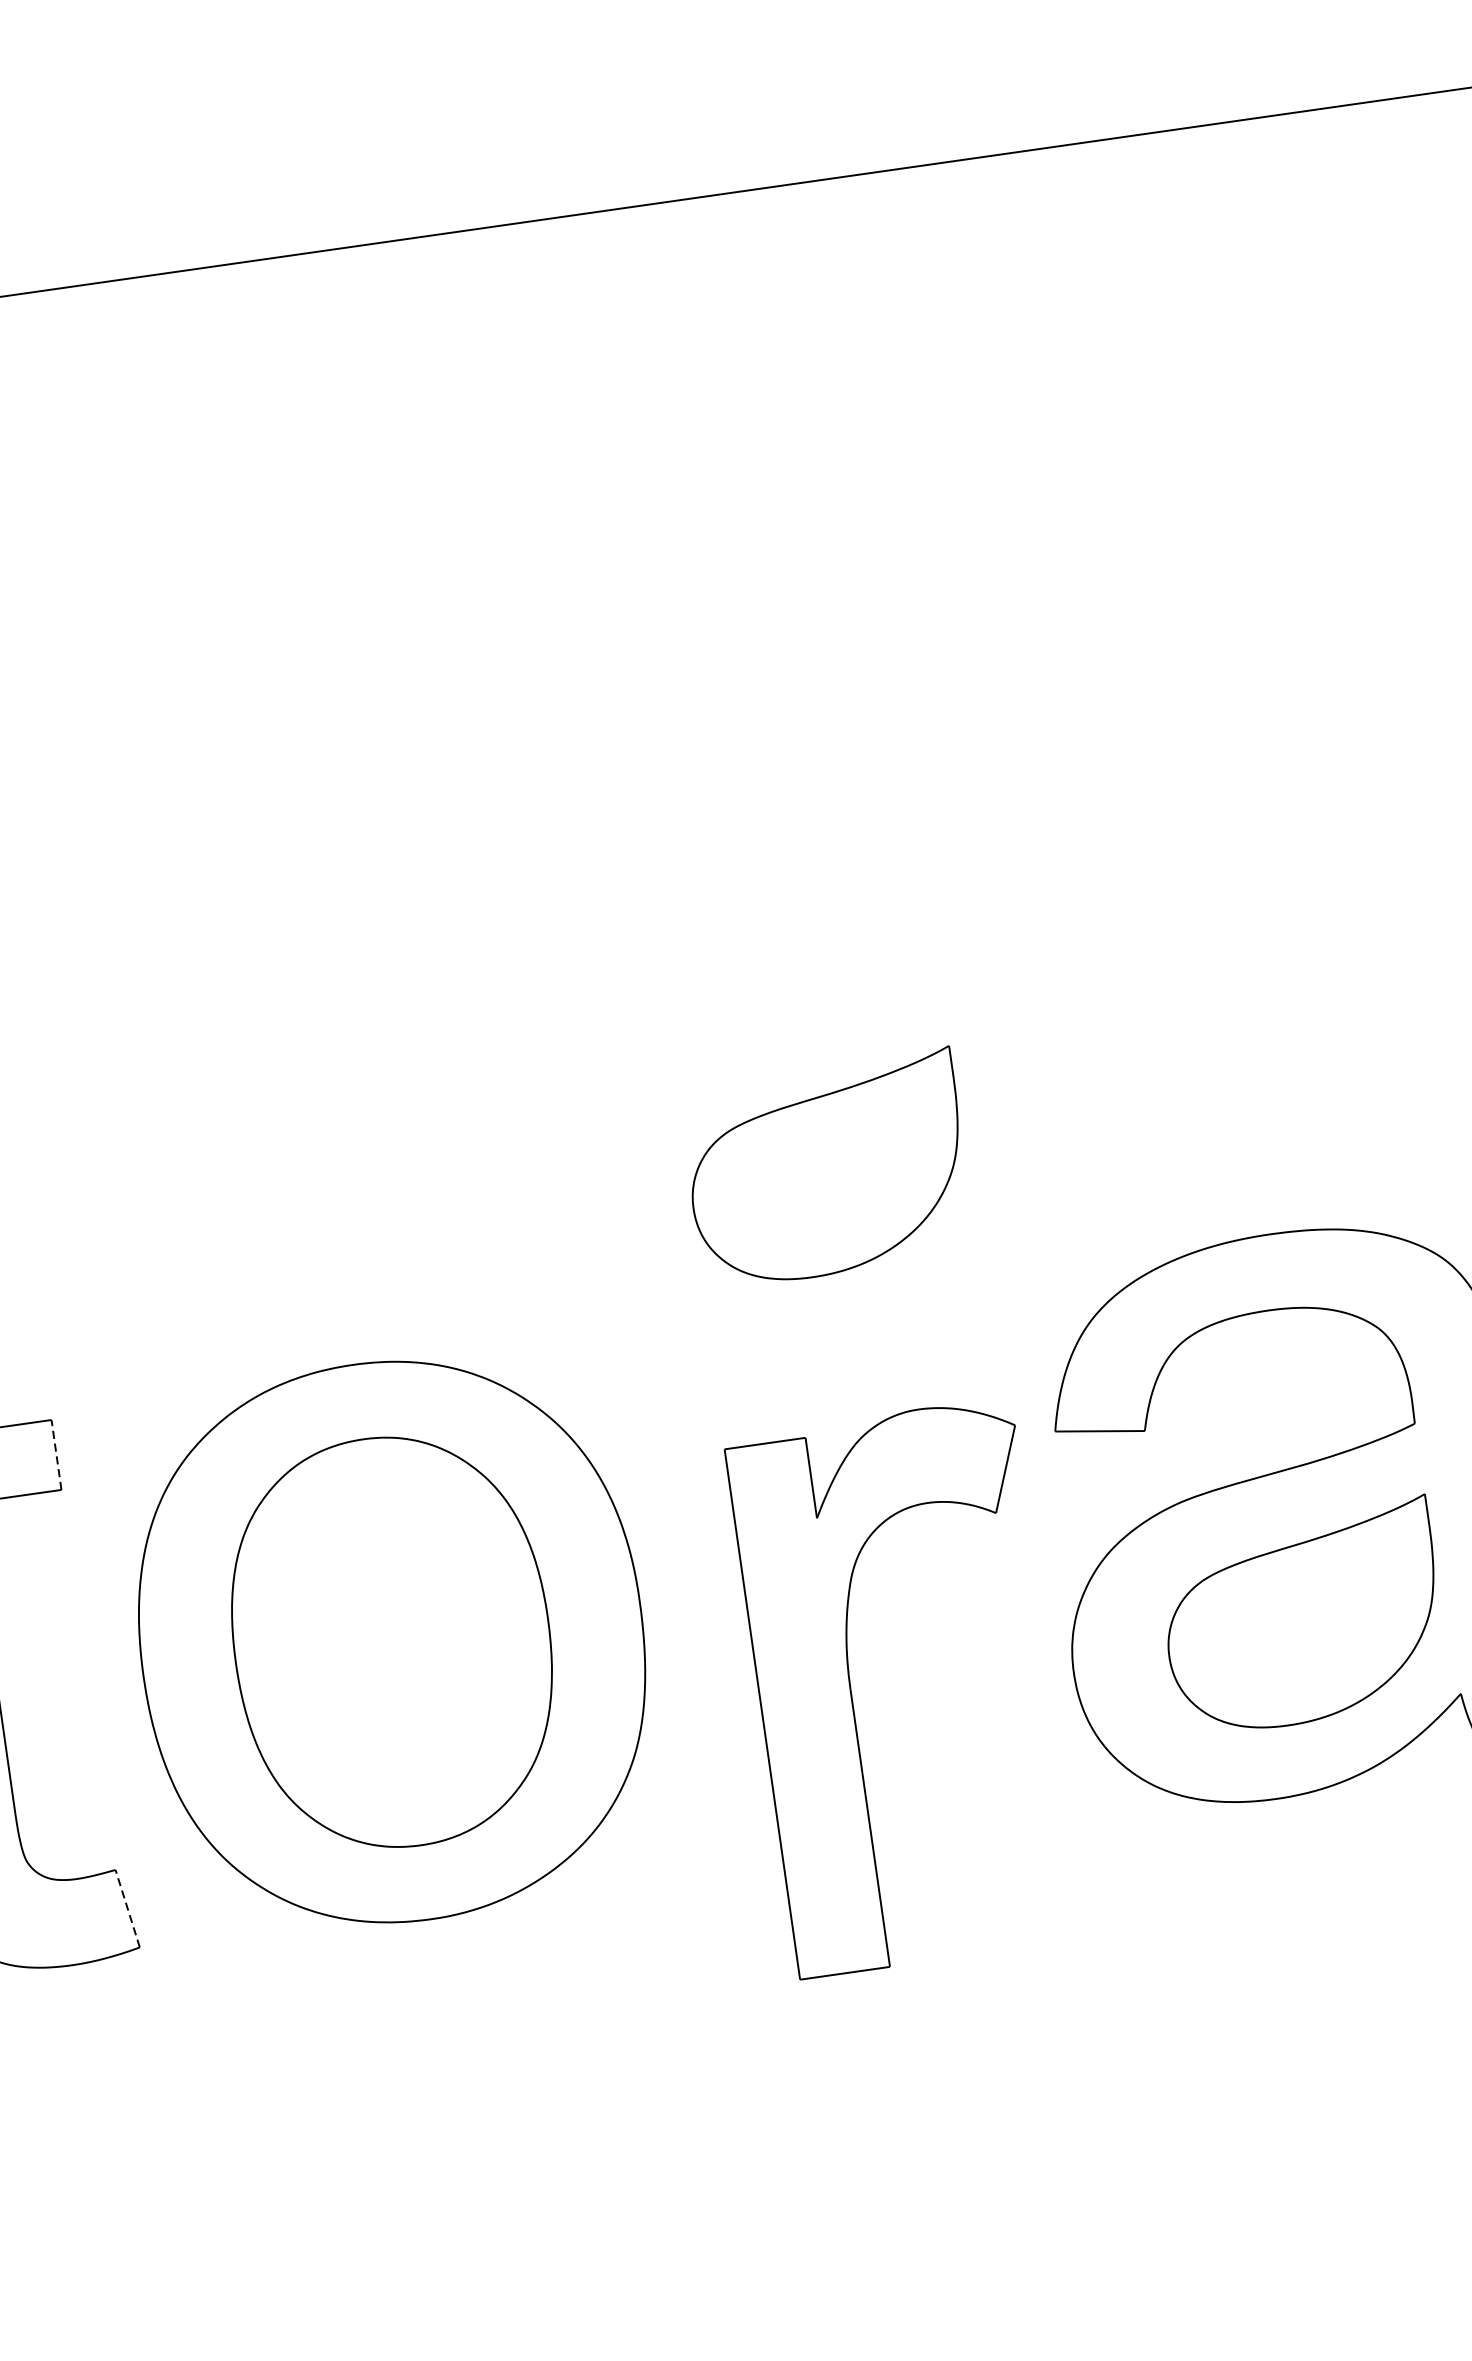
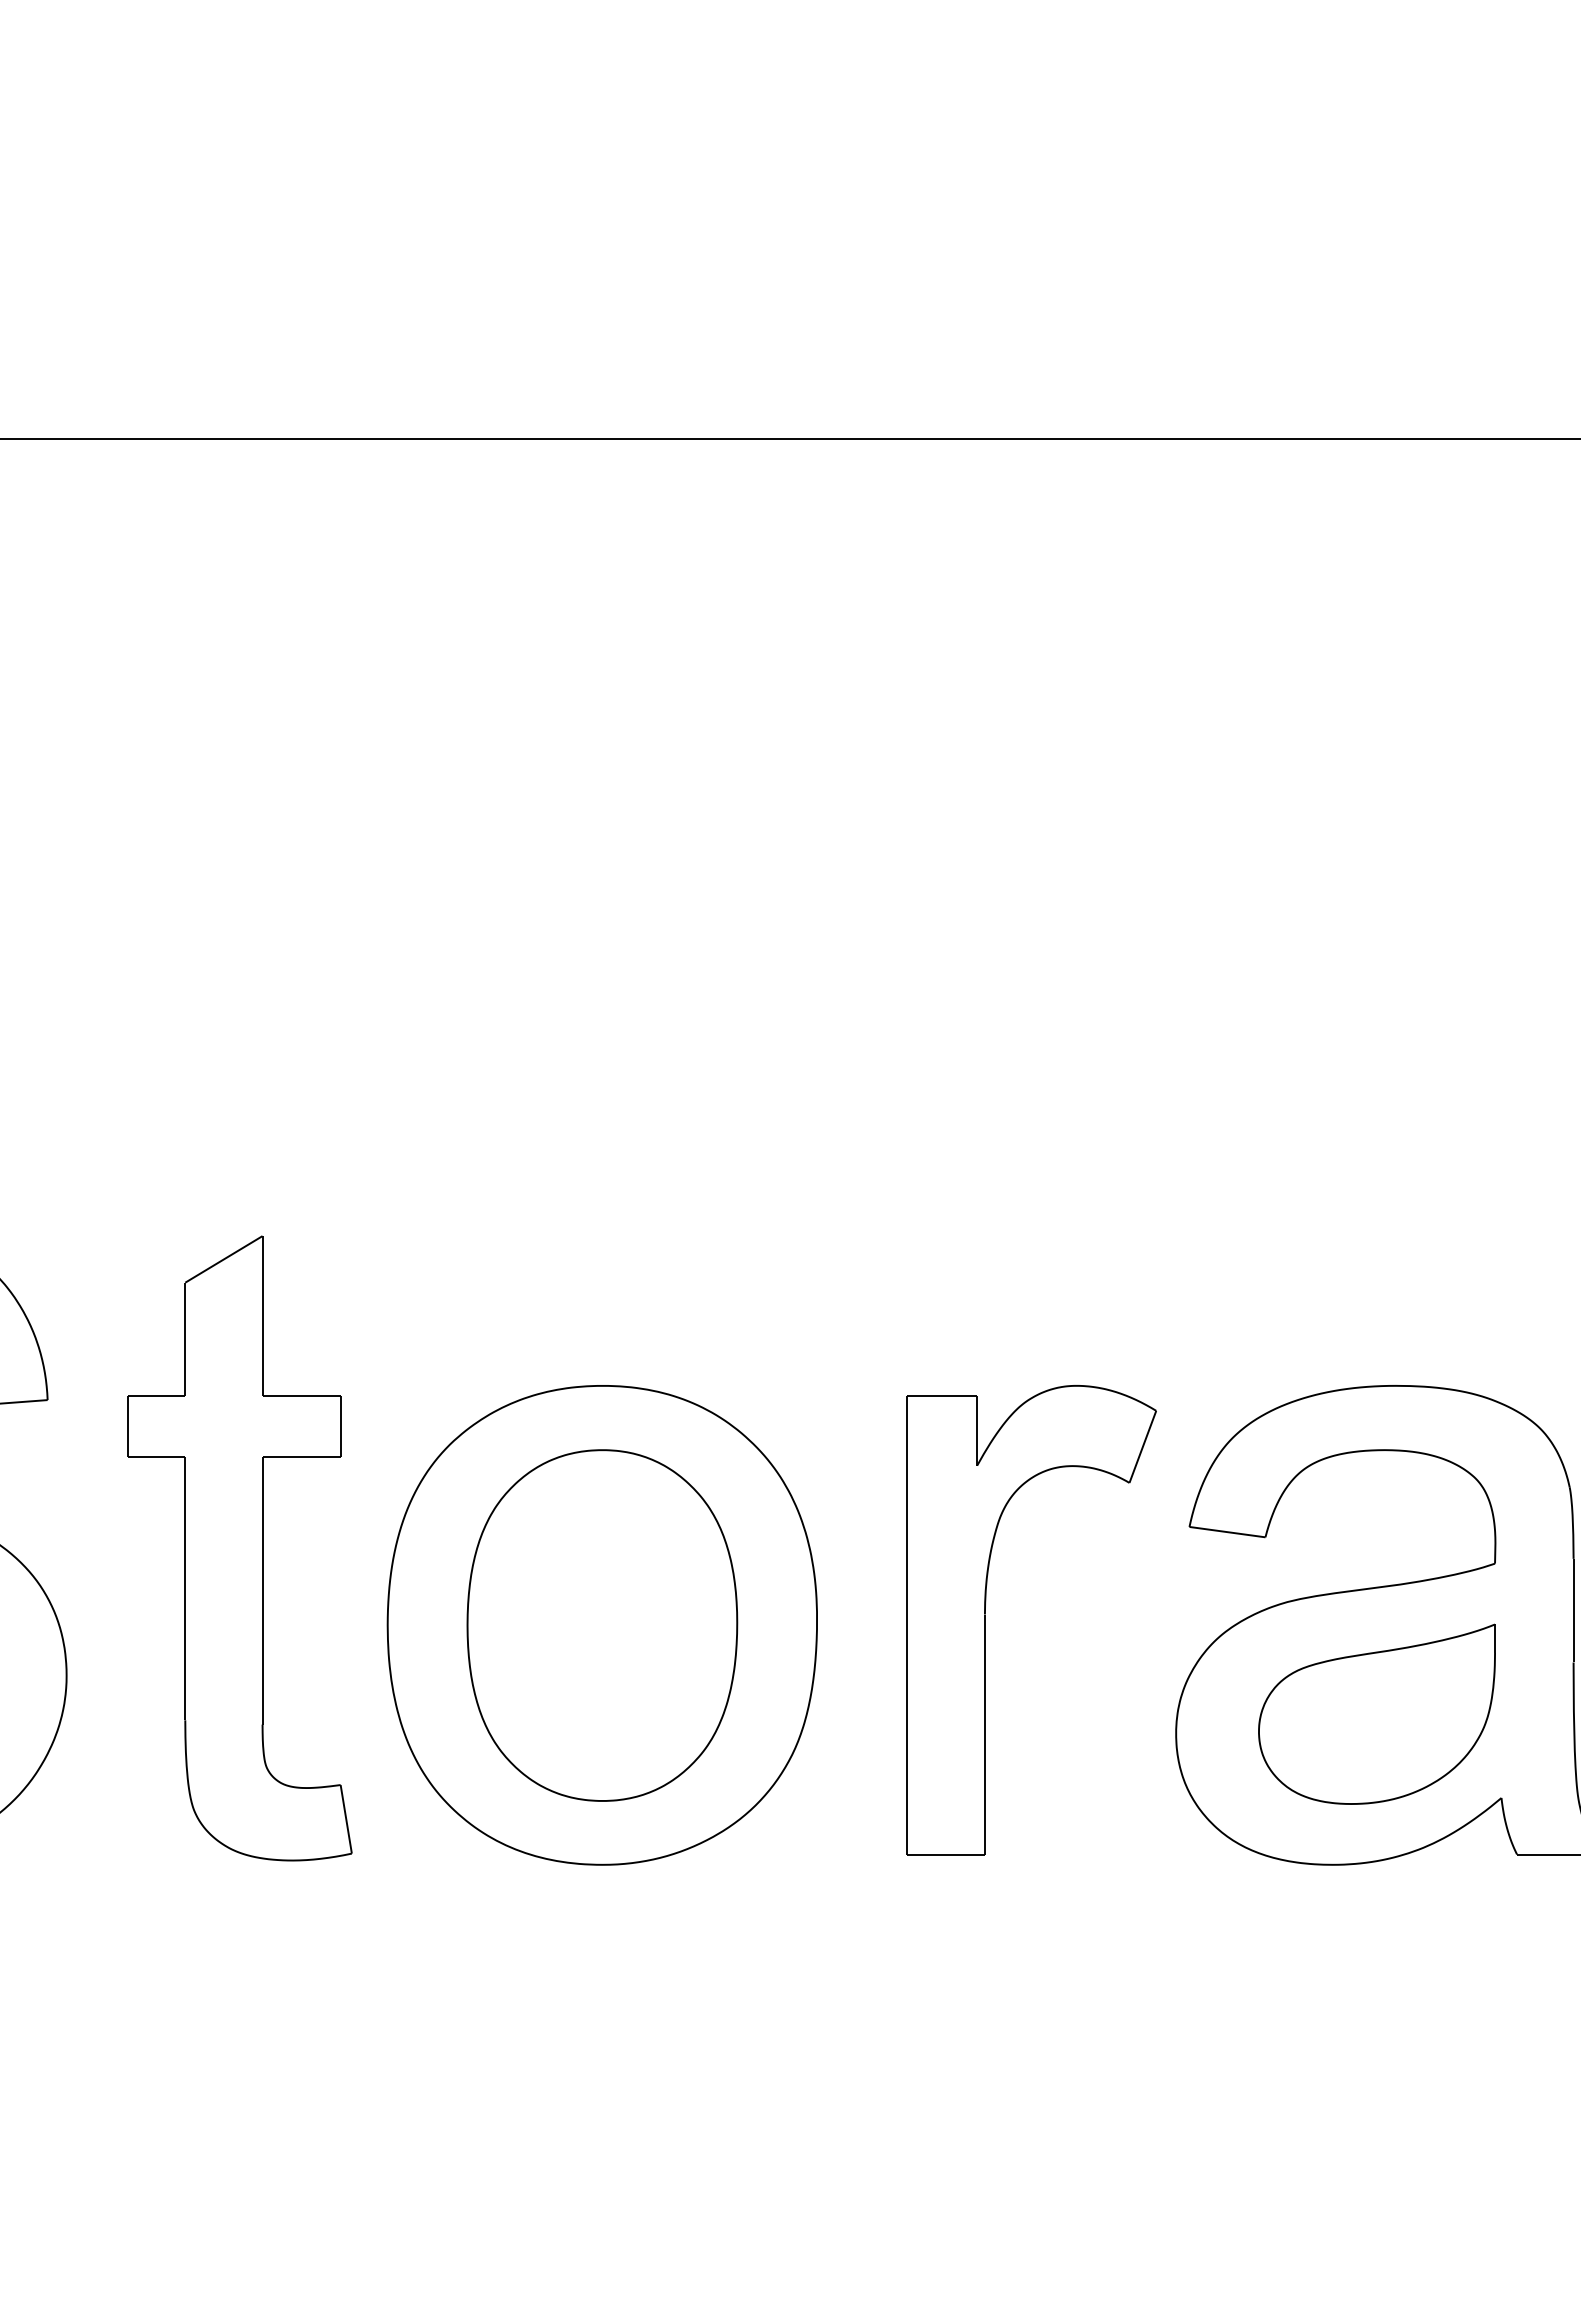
part: (826, 1168) -> (1027, 1276), removed
line: (56, 1453) -> (340, 1425), dashed -> solid
part: (852, 1696) -> (985, 1620), moved
line: (127, 1908) -> (346, 1819), dashed -> solid

